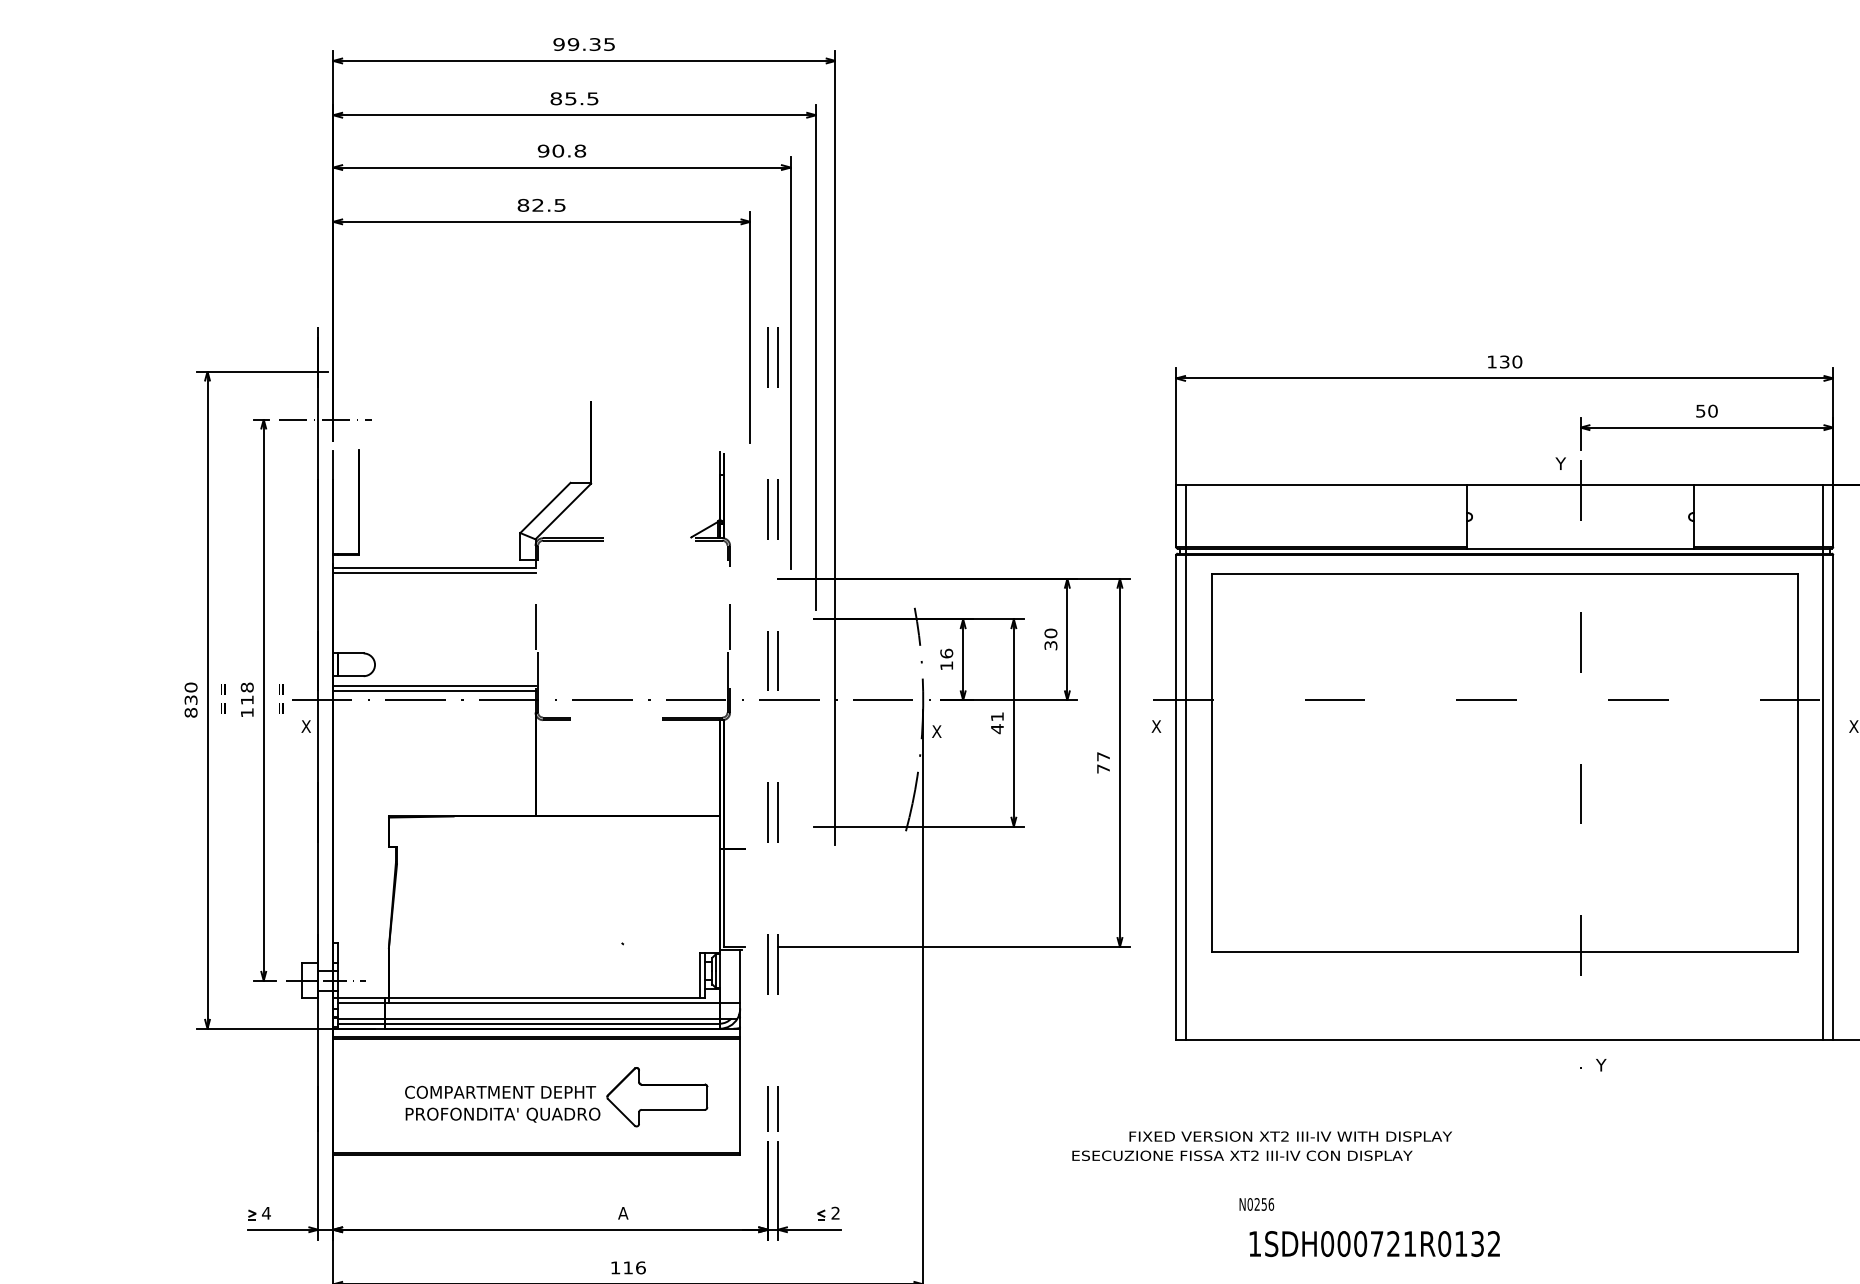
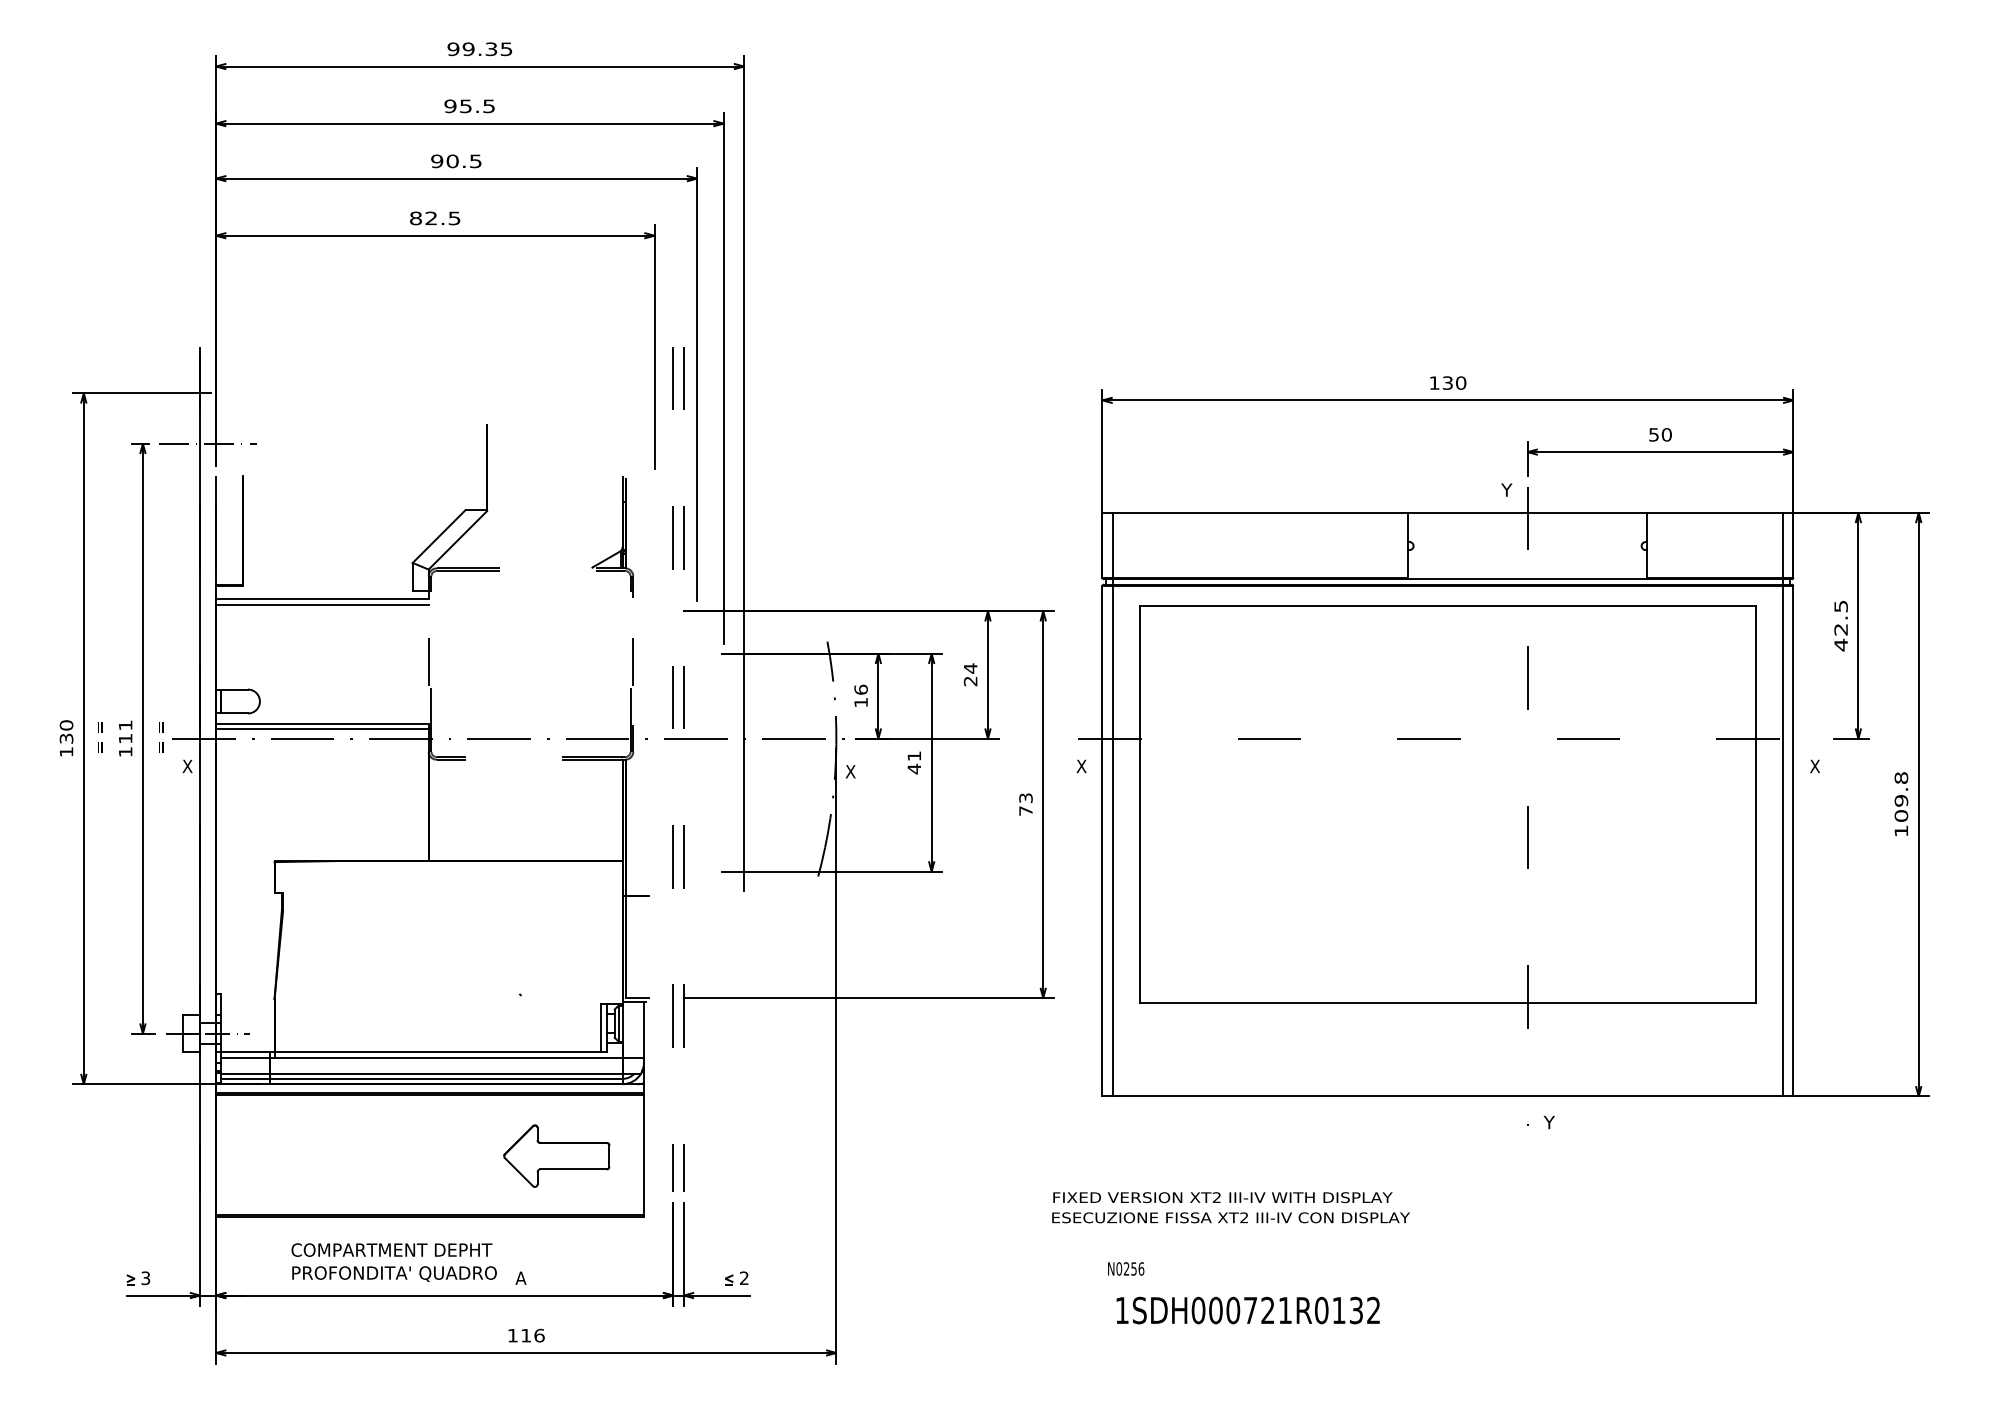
text: (556, 98) -> (450, 106), 85.5 -> 95.5
text: (580, 151) -> (475, 161), 90.8 -> 90.5
text: (1050, 639) -> (970, 674), 30 -> 24
text: (247, 687) -> (125, 725), 118 -> 111
text: (191, 712) -> (66, 751), 830 -> 130
text: (1103, 757) -> (1025, 798), 77 -> 73
text: (502, 1104) -> (393, 1262), moved
text: (1241, 1155) -> (1230, 1217), moved
text: (1257, 1204) -> (1126, 1268), moved
text: (266, 1213) -> (145, 1278), 4 -> 3
text: (1374, 1243) -> (1247, 1310), moved

